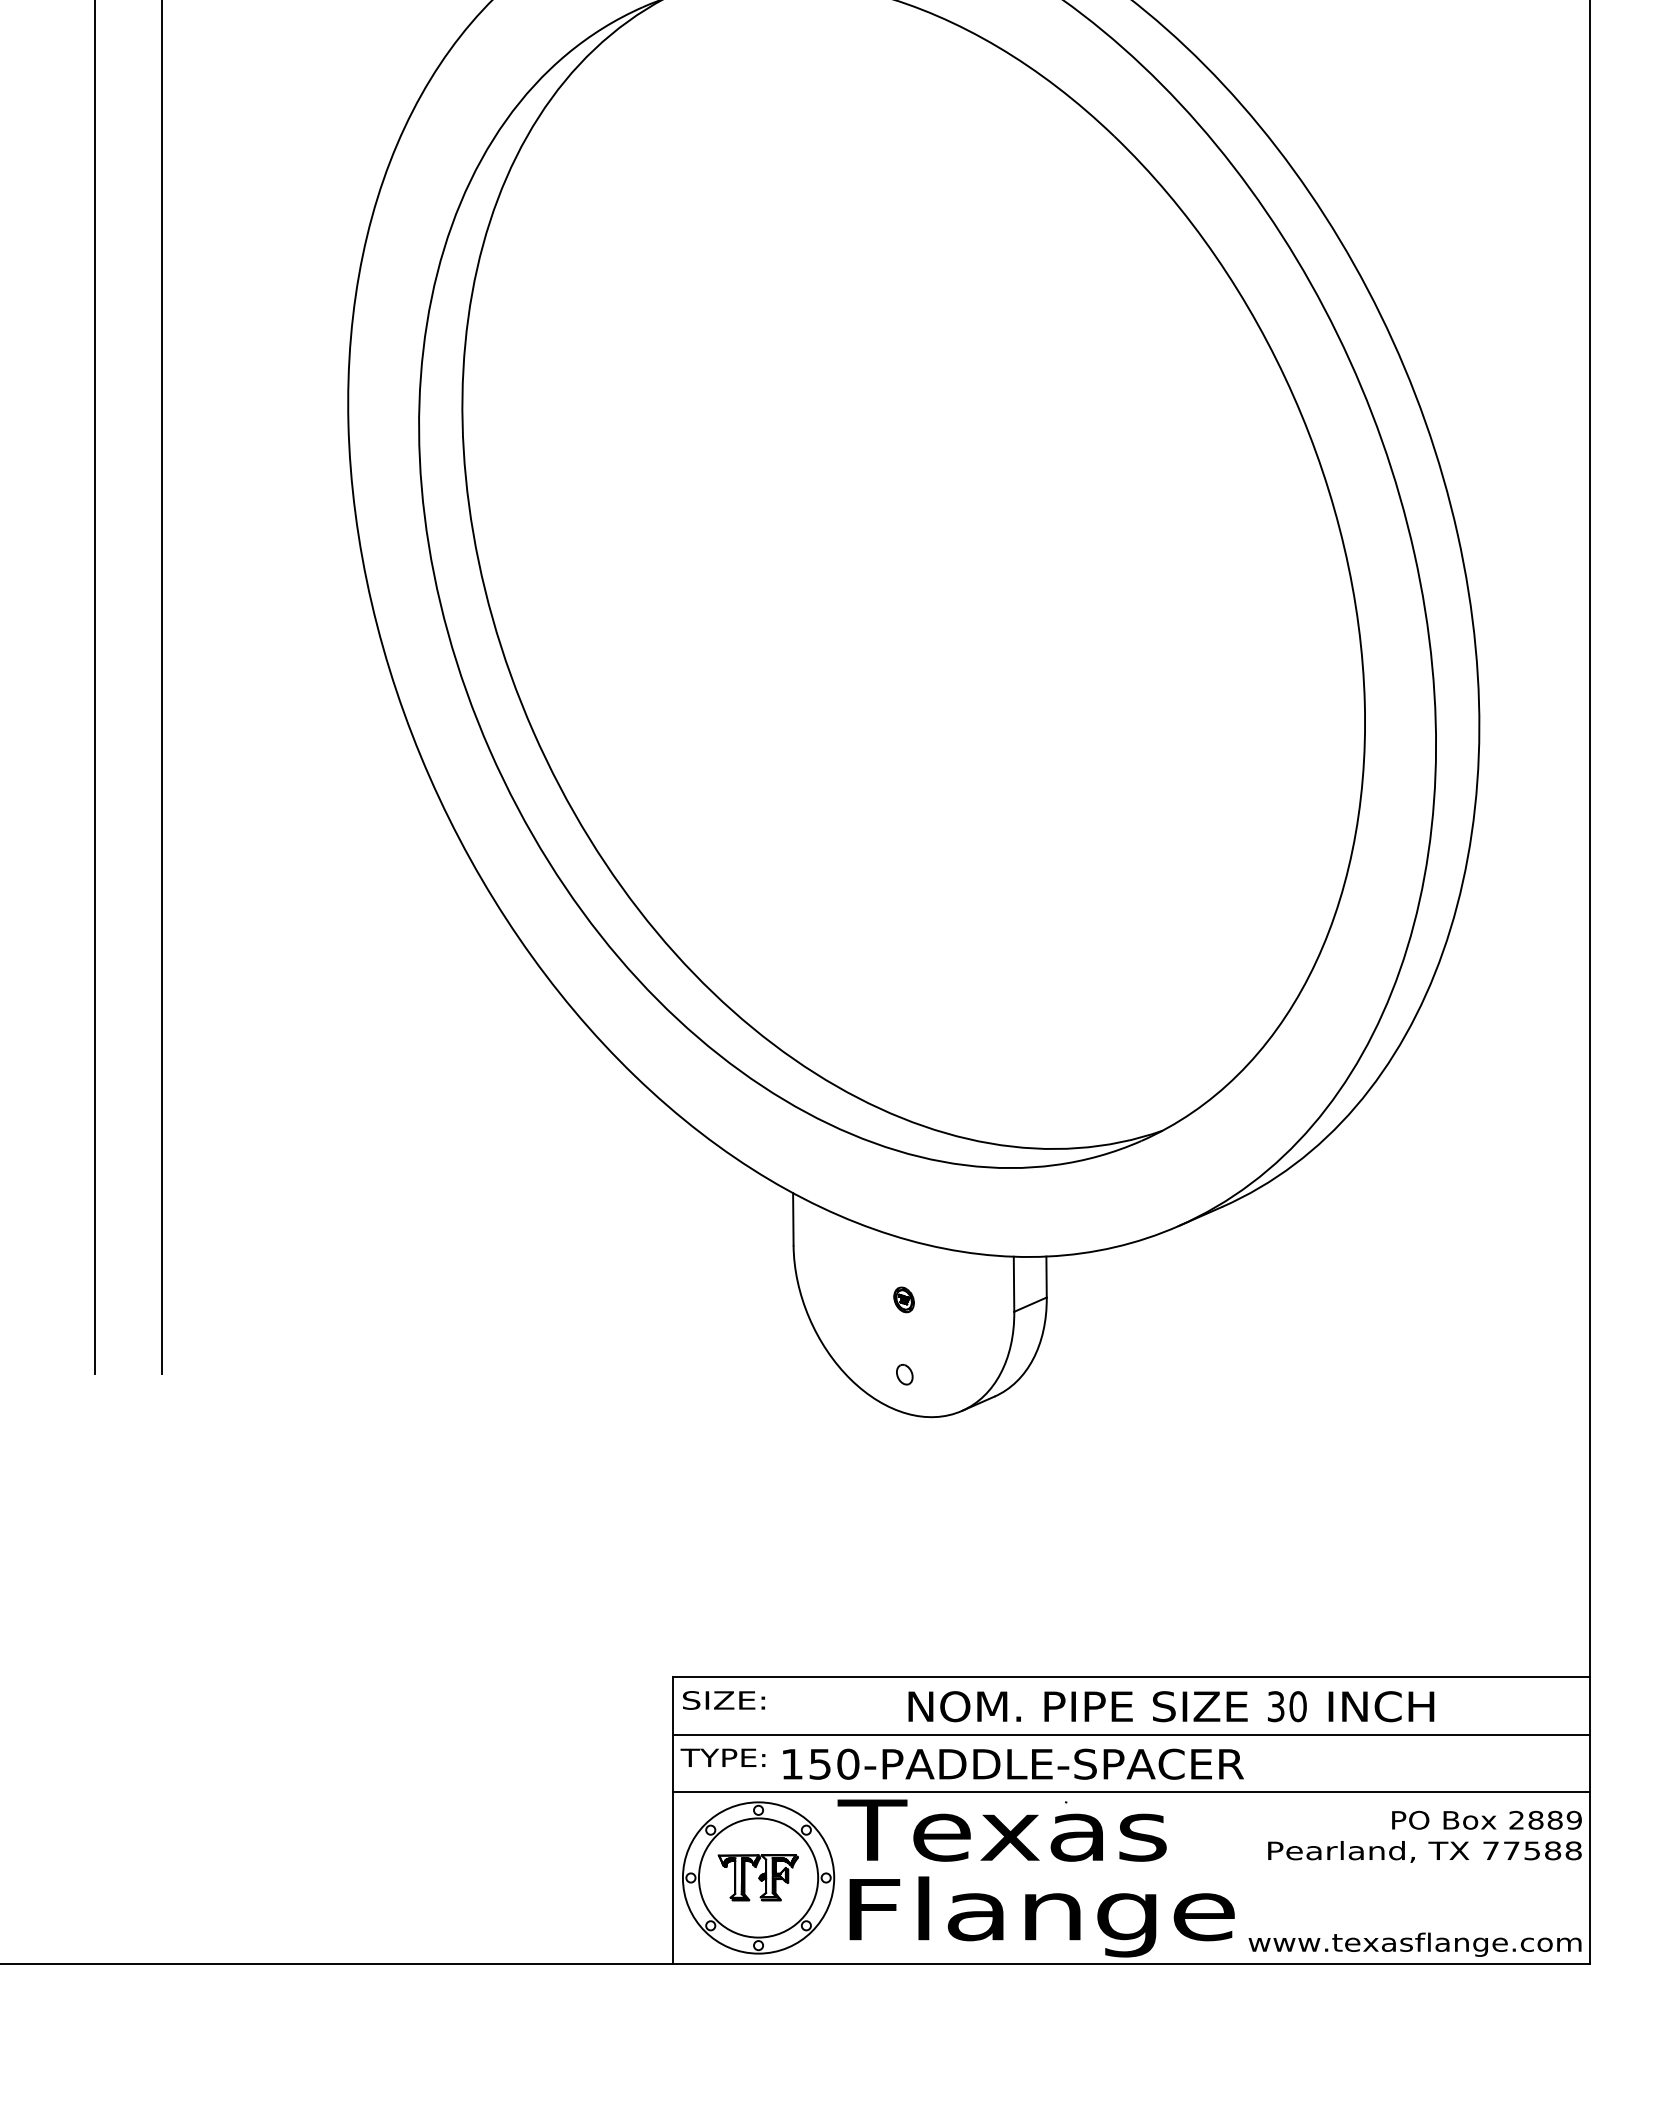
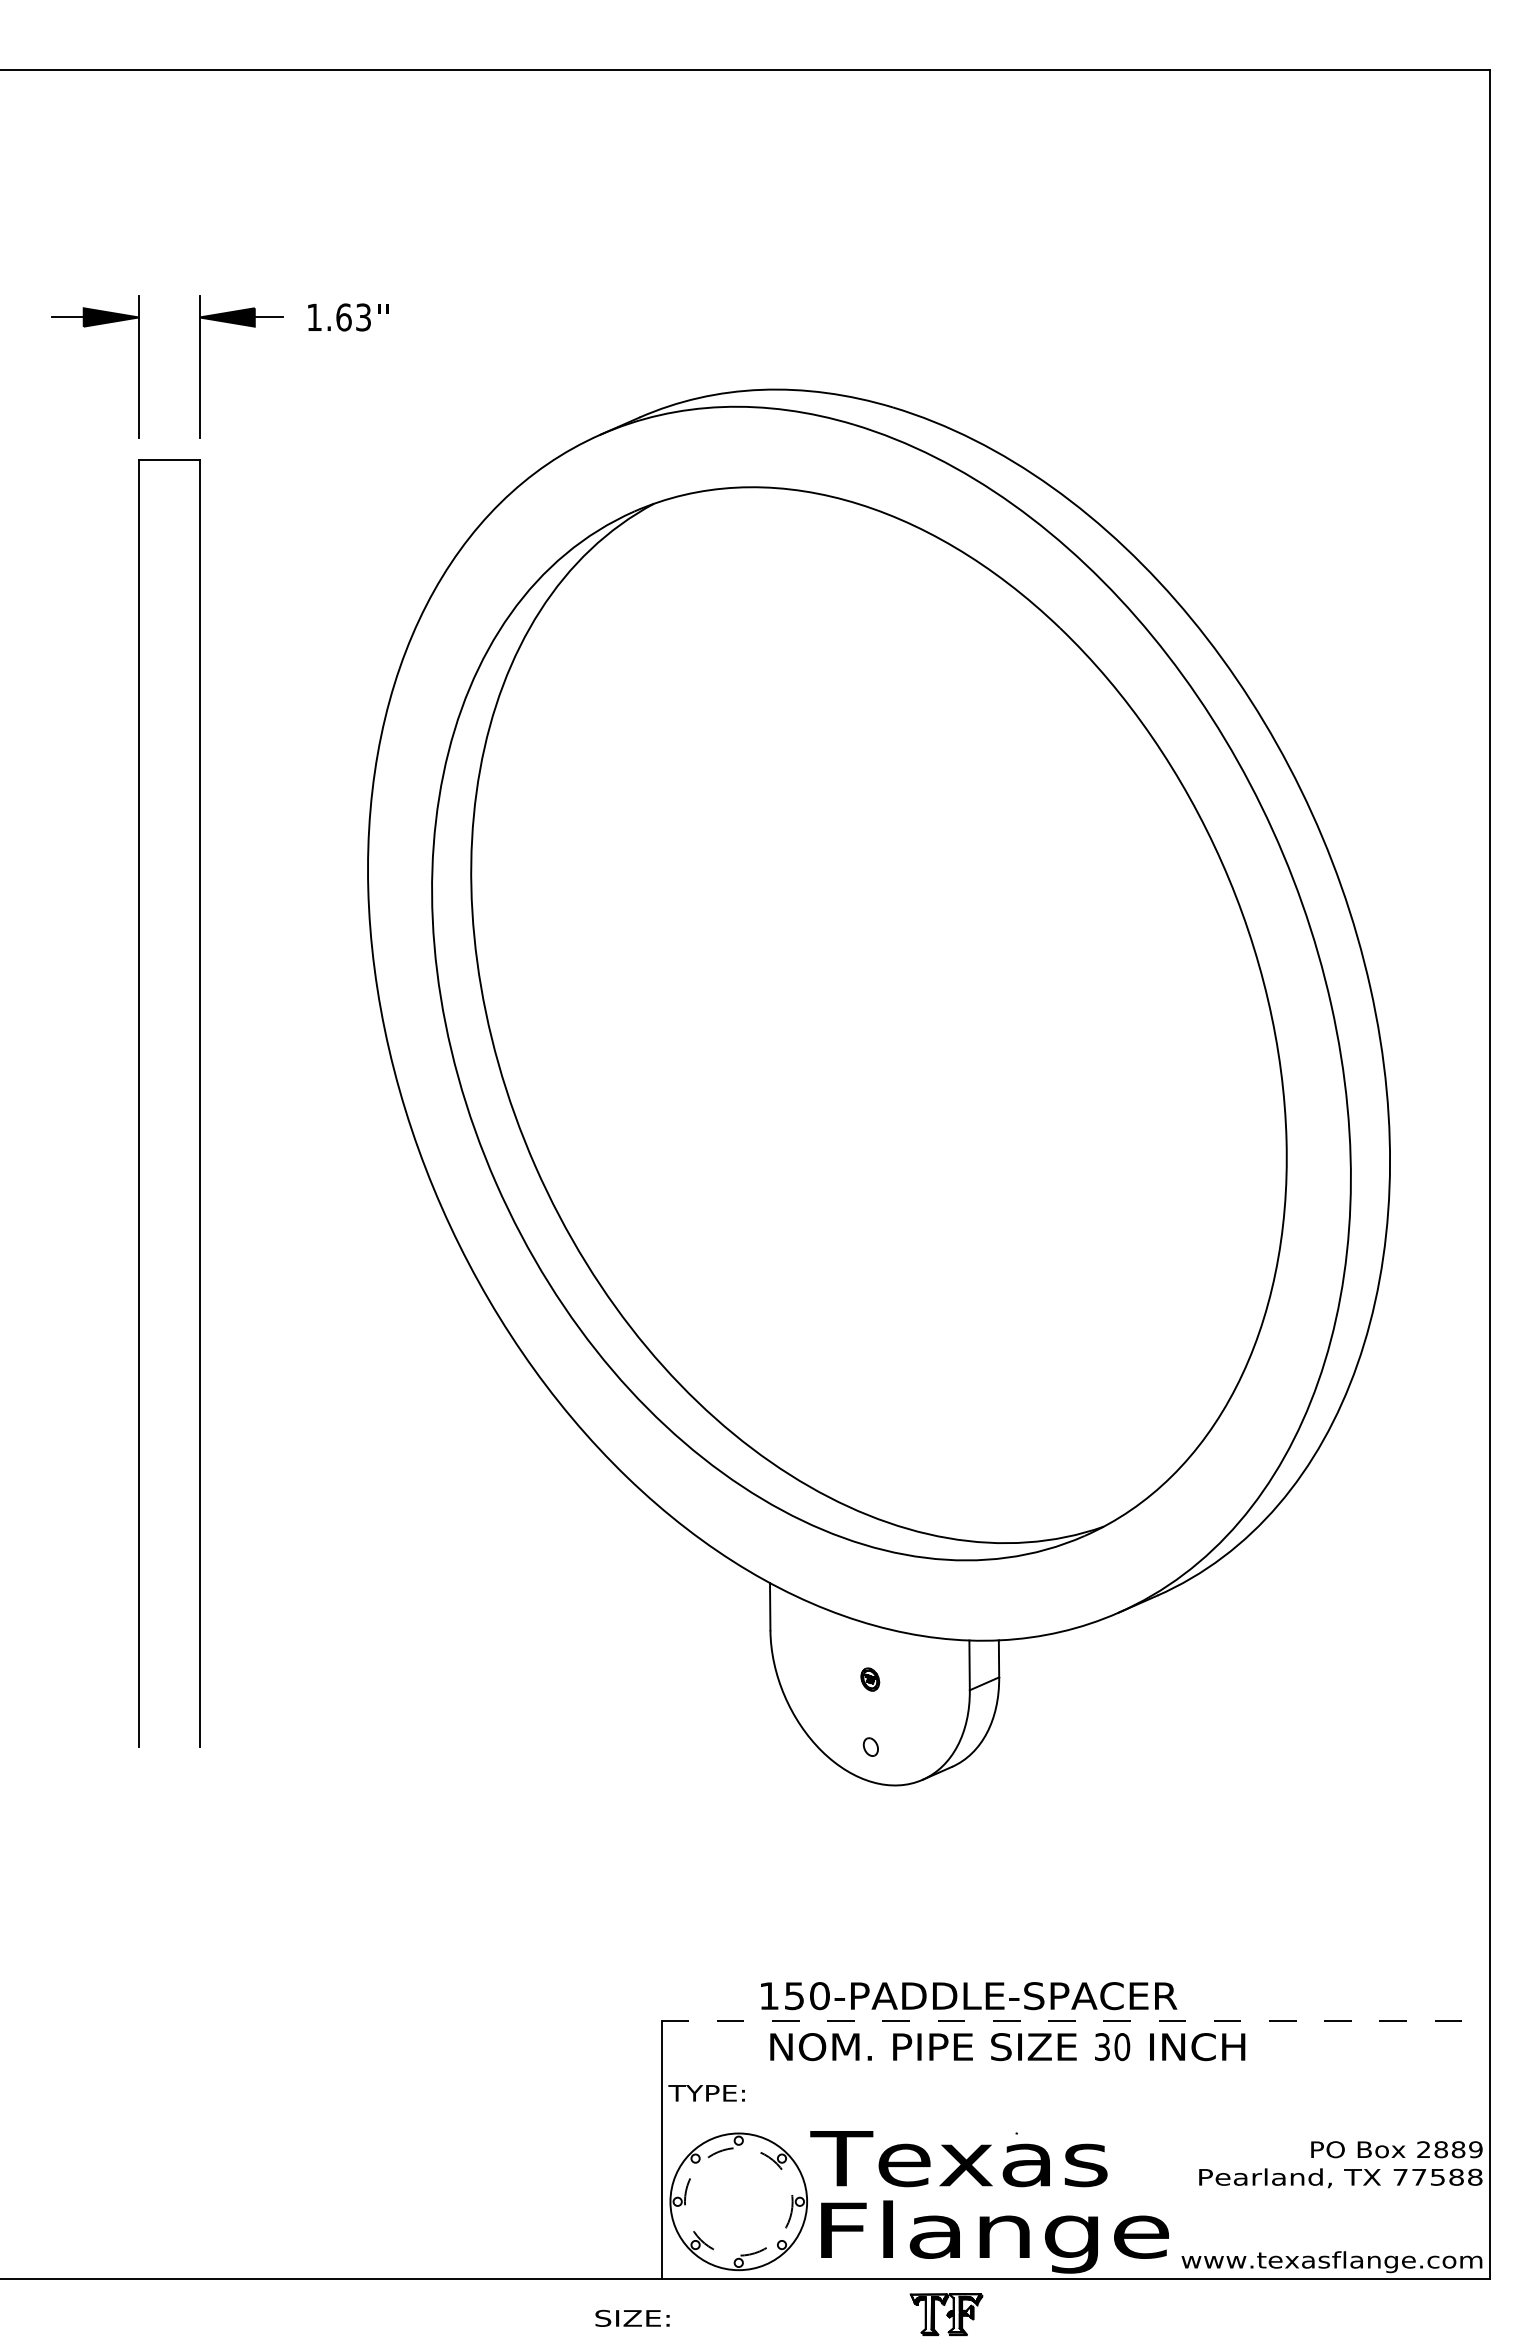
line: (1132, 1677) -> (1076, 2020), solid -> dashed
text: (723, 1699) -> (632, 2317), moved
text: (1171, 1707) -> (1007, 2047), moved
line: (1131, 1734) -> (1075, 2072), removed
text: (1013, 1764) -> (969, 1996), moved
line: (1131, 1792) -> (1075, 2124), removed
circle: (758, 1877) -> (738, 2201), solid -> dashed
part: (758, 1877) -> (946, 2314), moved

